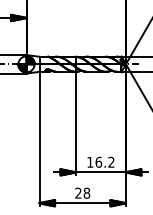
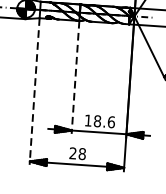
line: (75, 123) -> (75, 77), solid -> dashed
line: (39, 139) -> (34, 91), solid -> dashed
text: (104, 161) -> (103, 120), 16.2 -> 18.6

